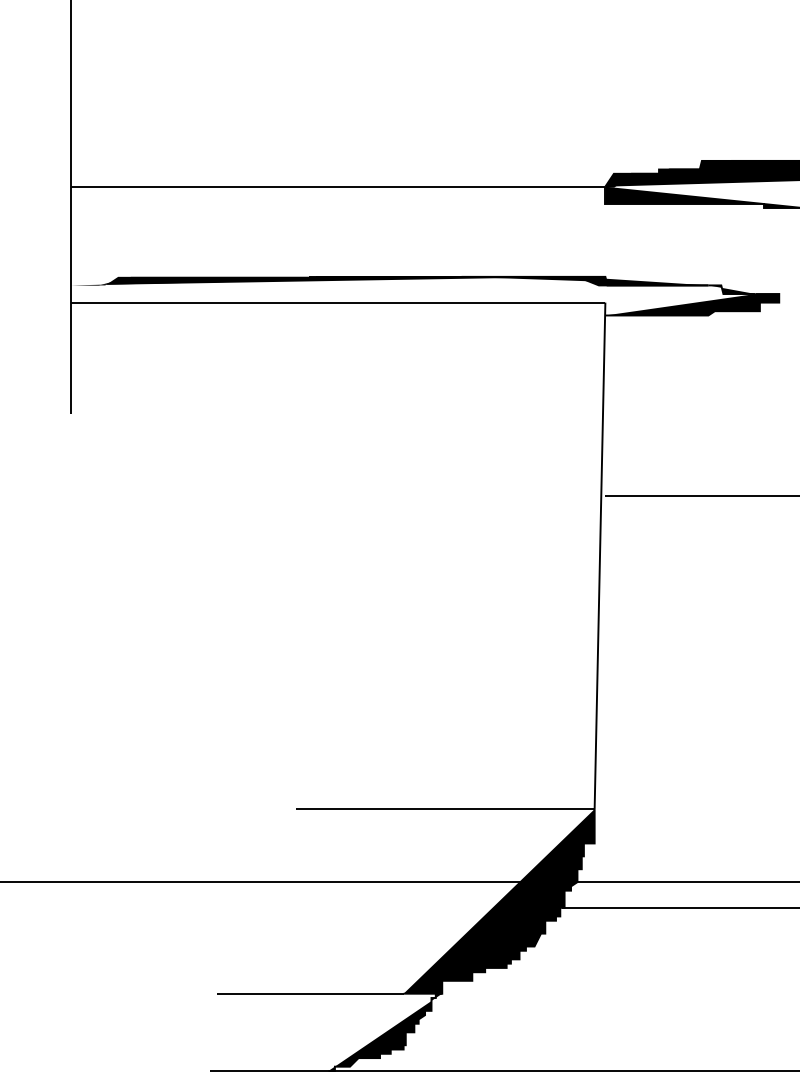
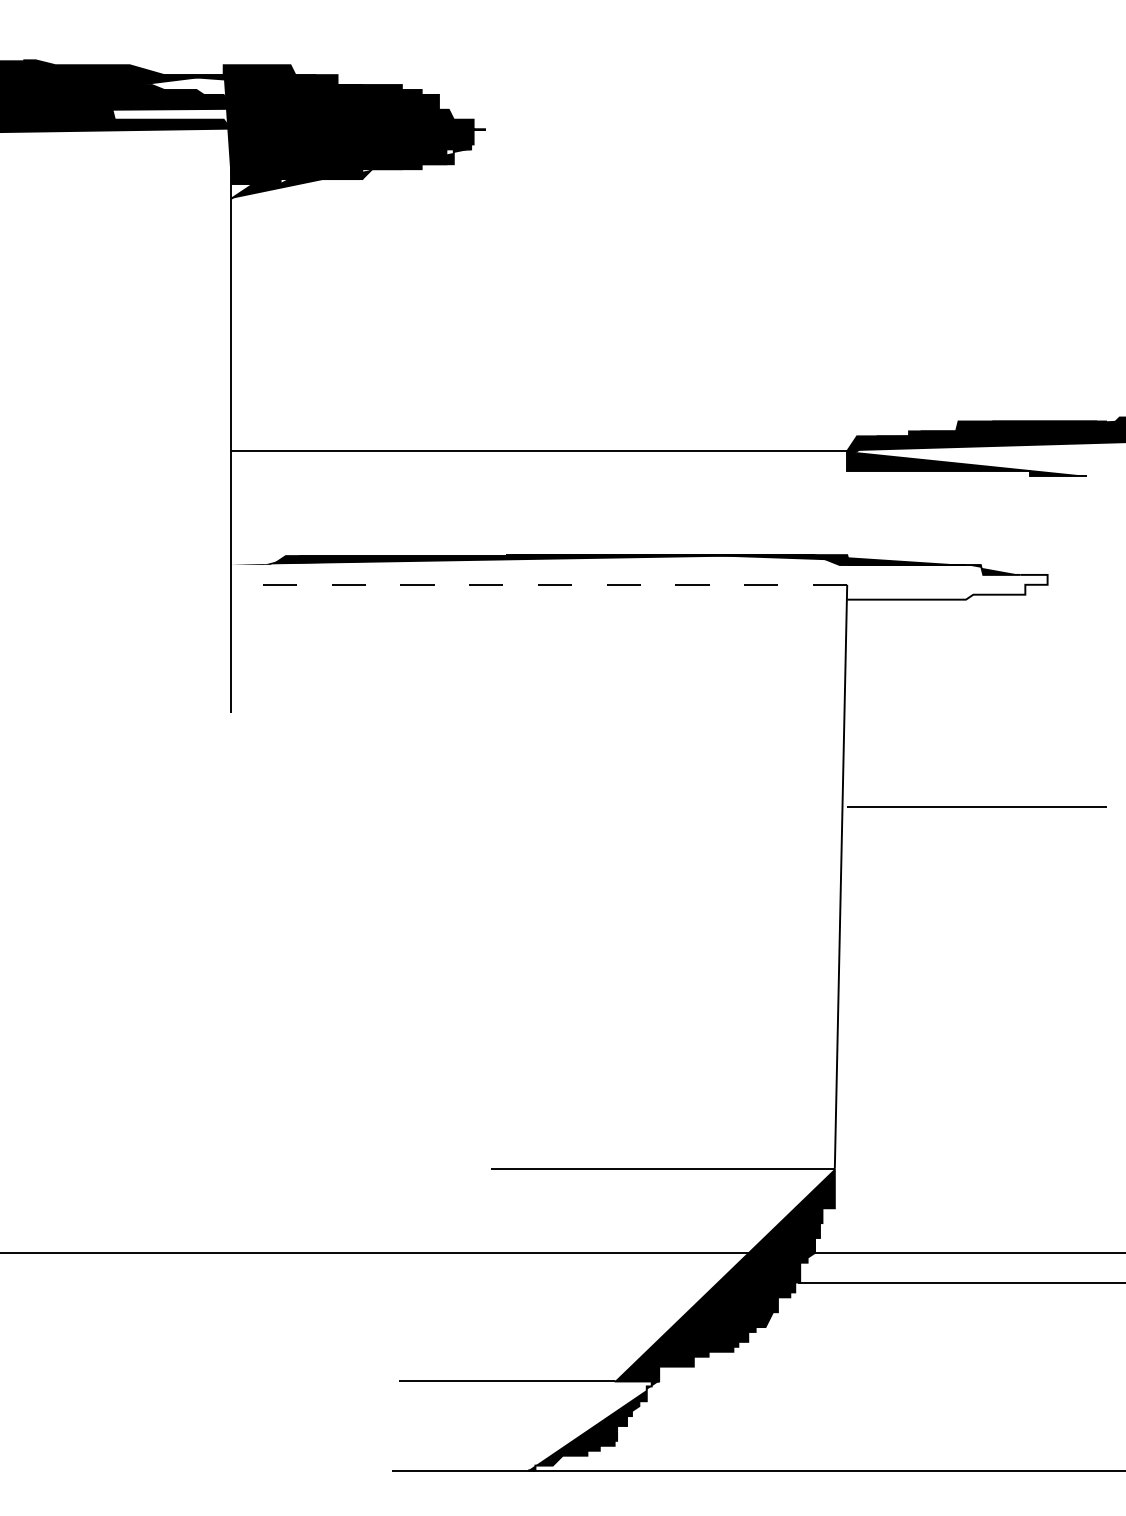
line: (337, 302) -> (538, 584), solid -> dashed
fill: (692, 304) -> (947, 586), removed

